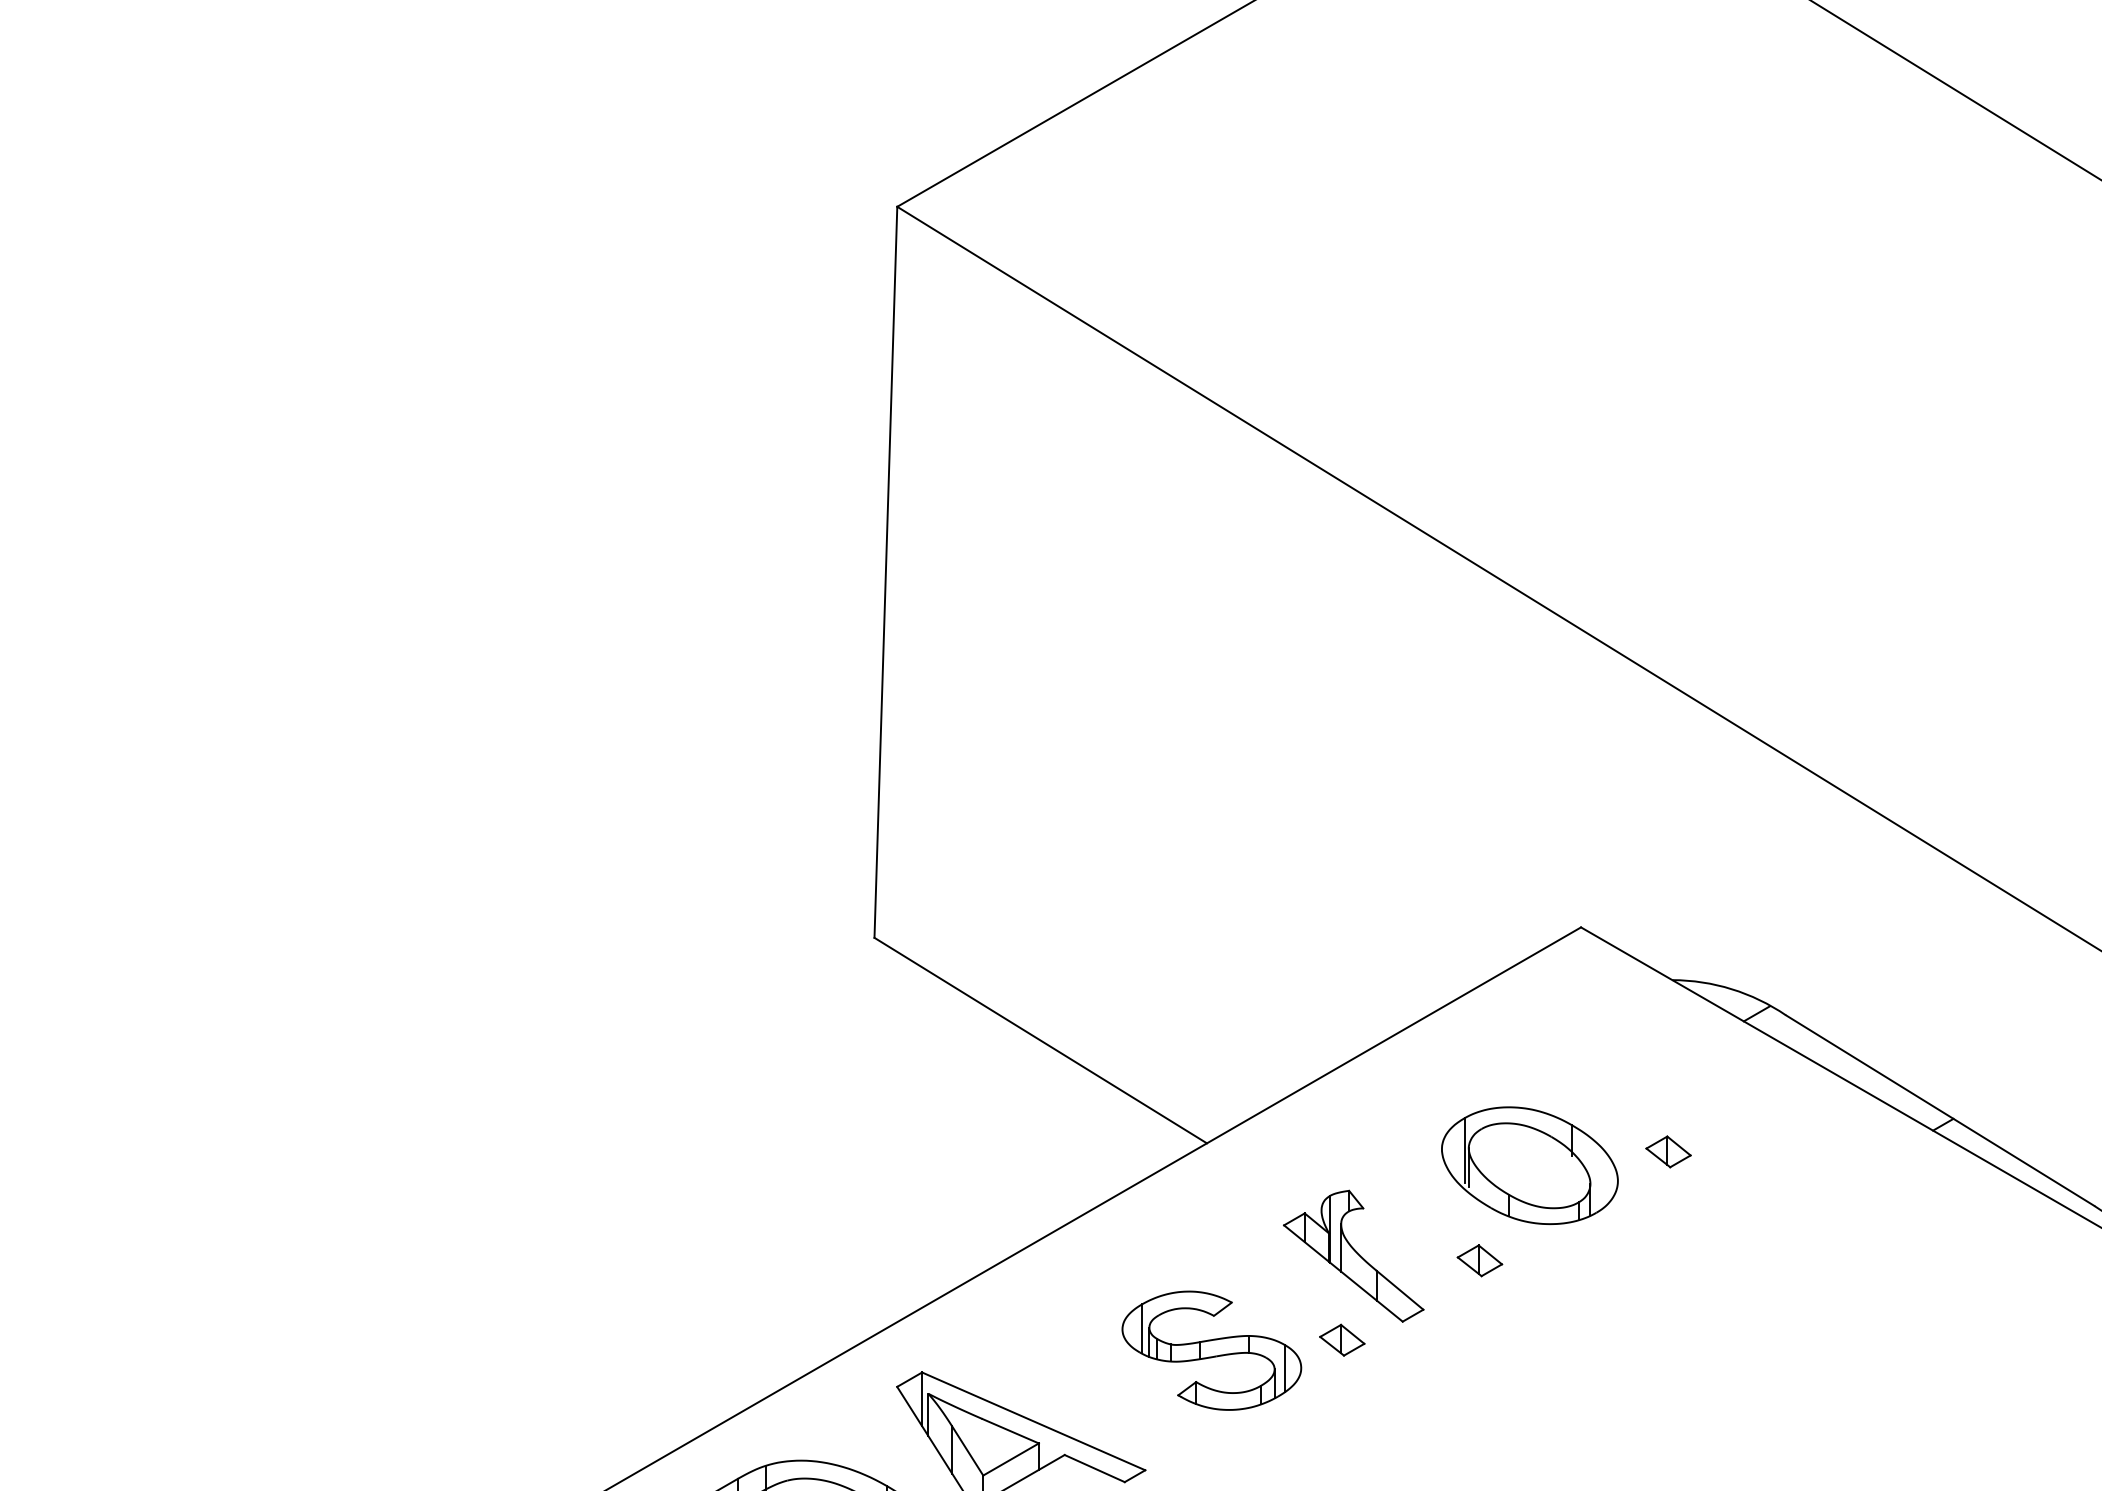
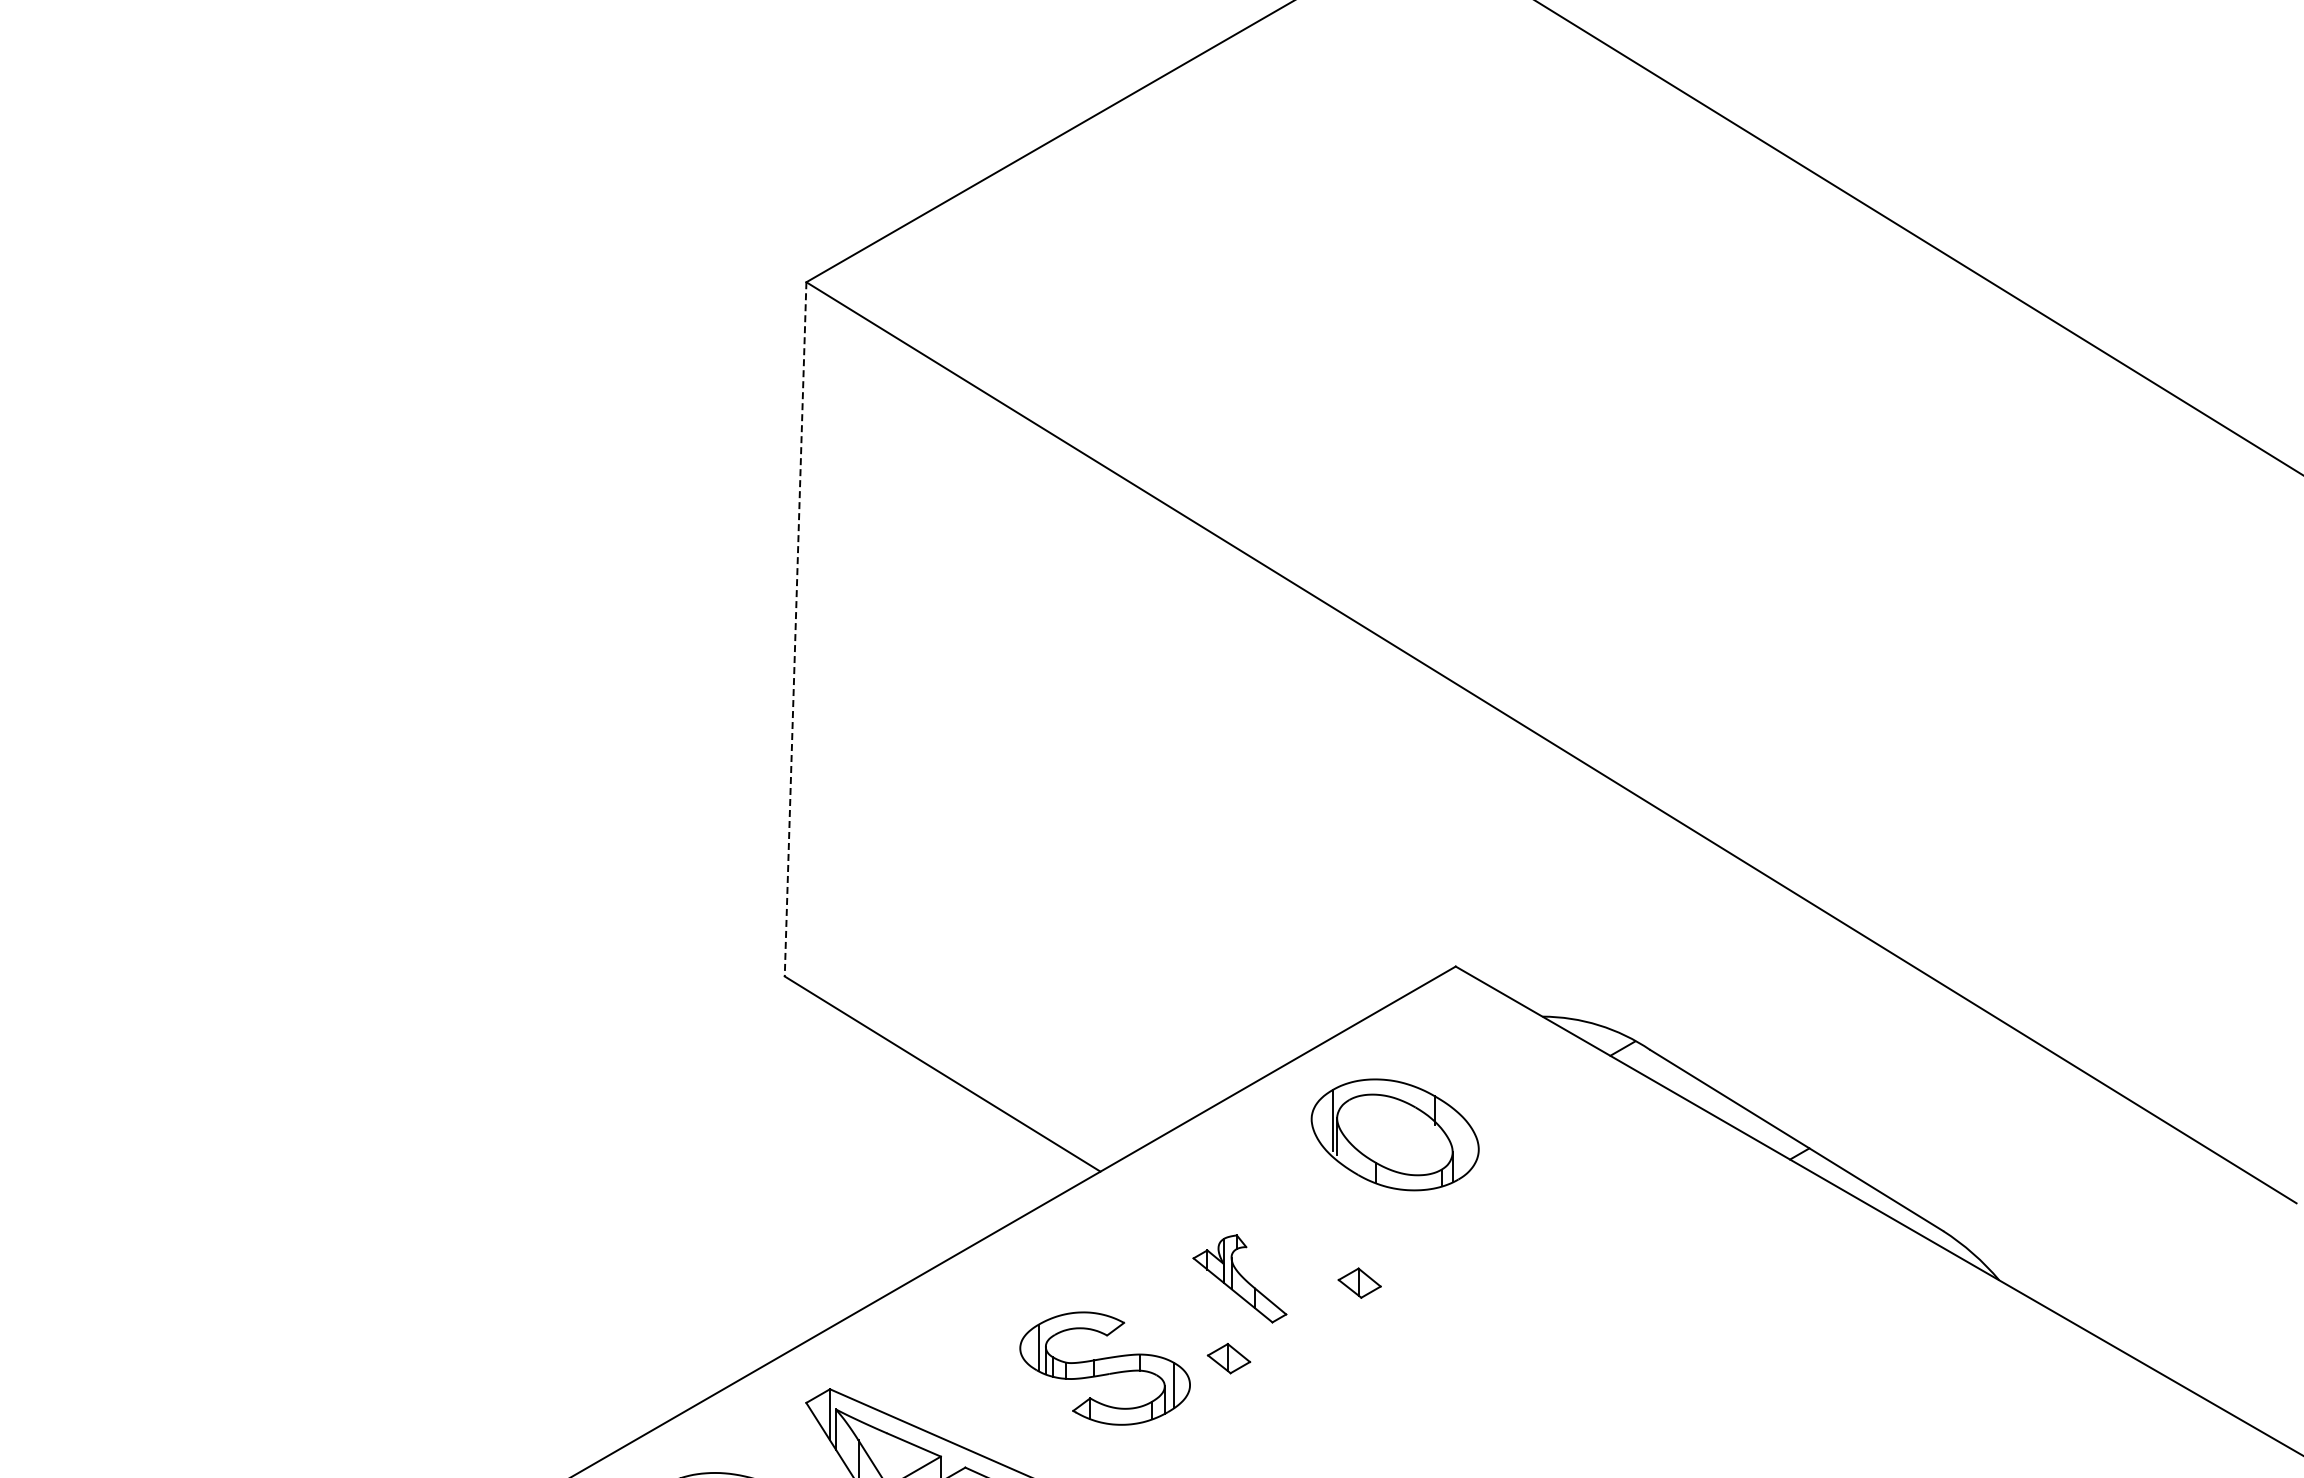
line: (885, 572) -> (795, 629), solid -> dashed
part: (1668, 1151) -> (1538, 1179), removed
part: (1529, 1165) -> (1394, 1134), moved
part: (1353, 1255) -> (1239, 1278), size x0.7

